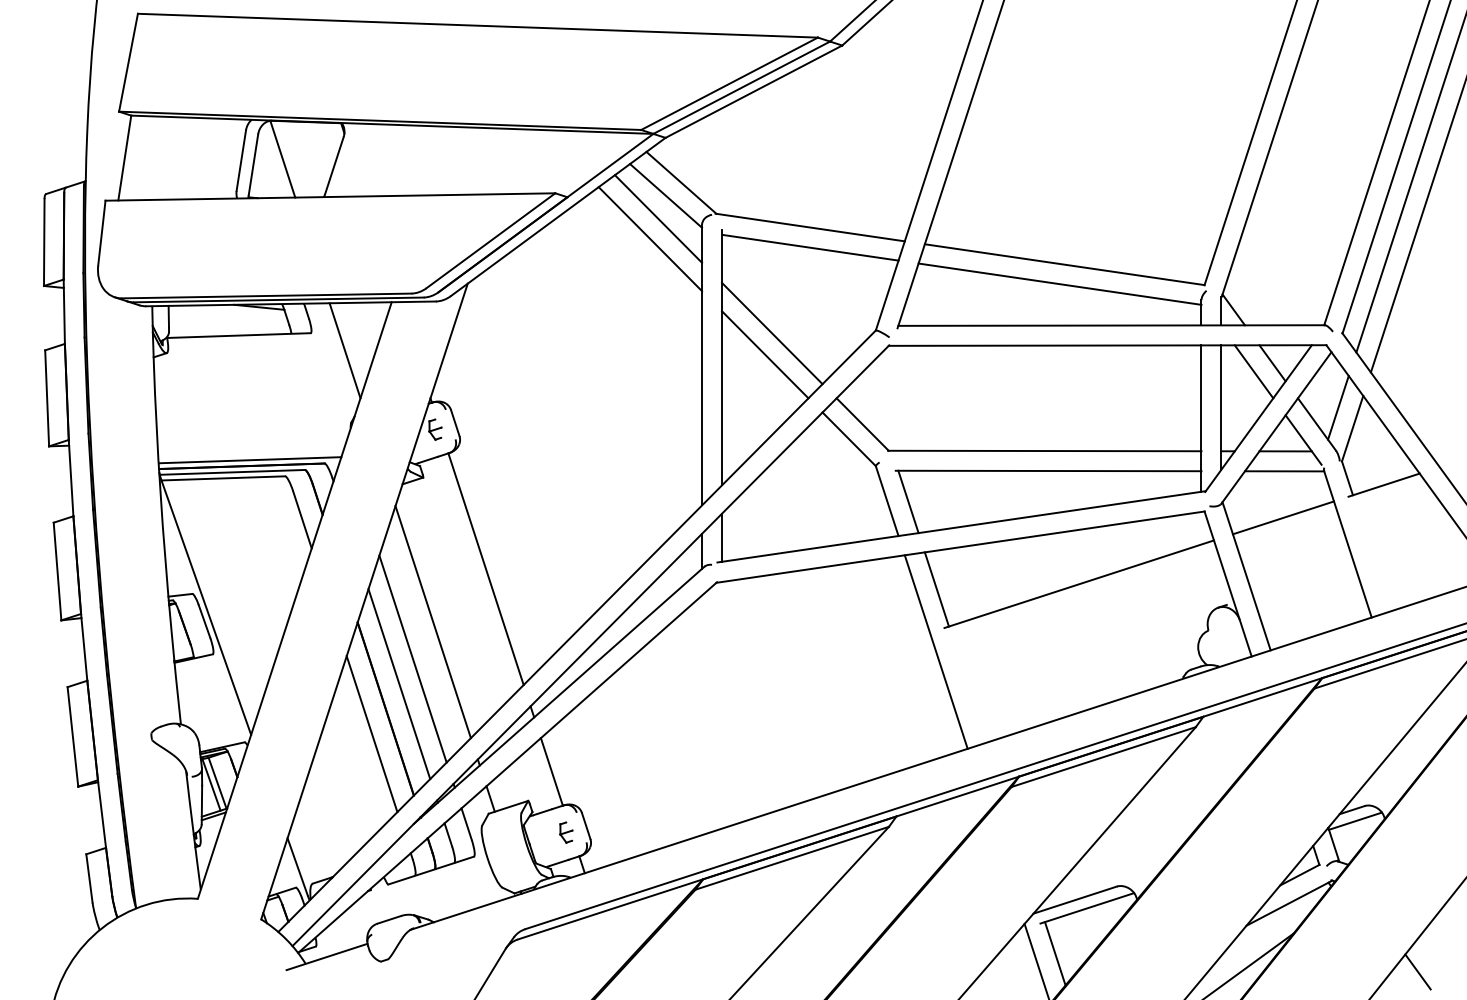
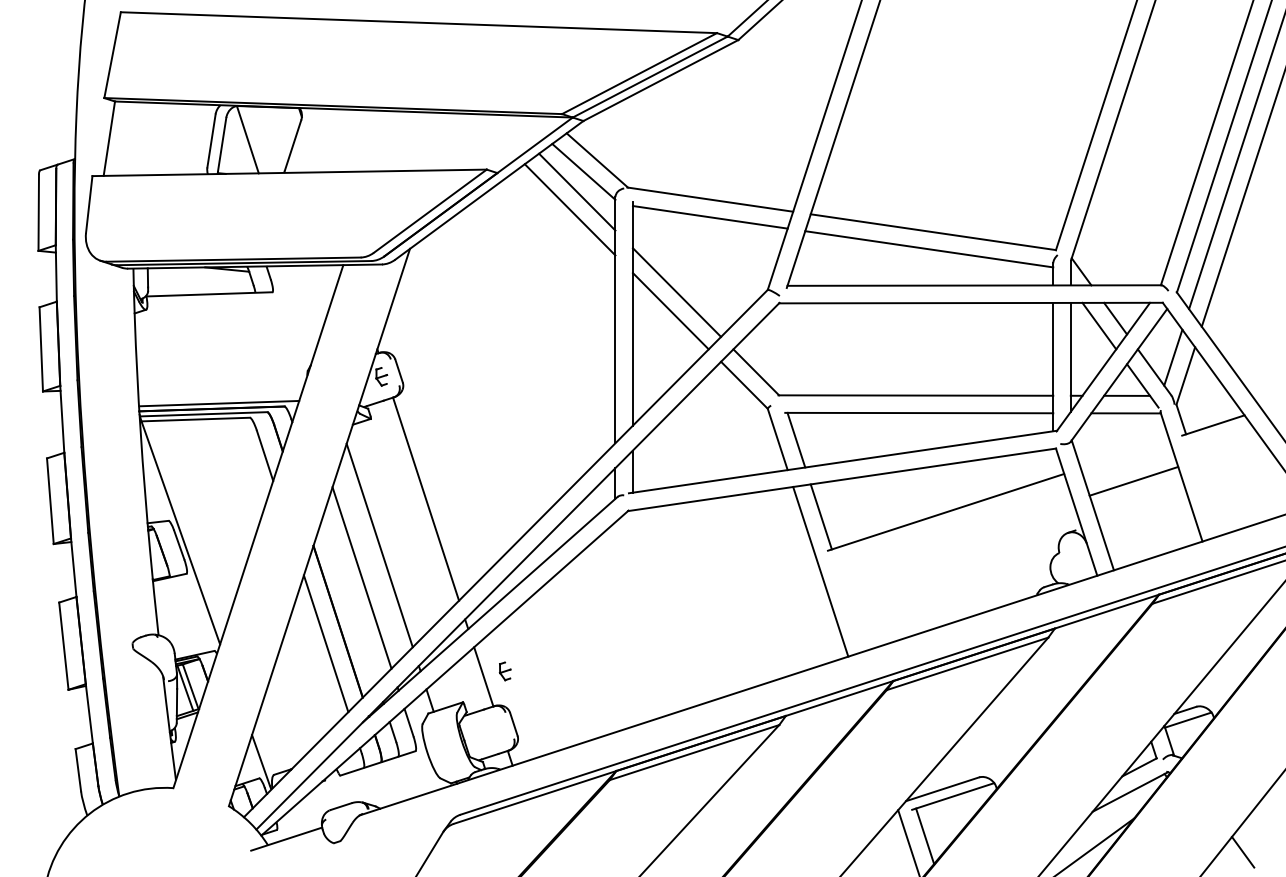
line: (344, 350) -> (301, 307), removed
line: (1283, 517) -> (1133, 481), moved
line: (399, 684) -> (350, 600), removed
part: (566, 832) -> (505, 671), moved

